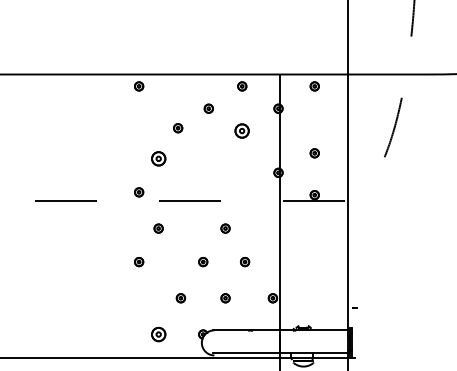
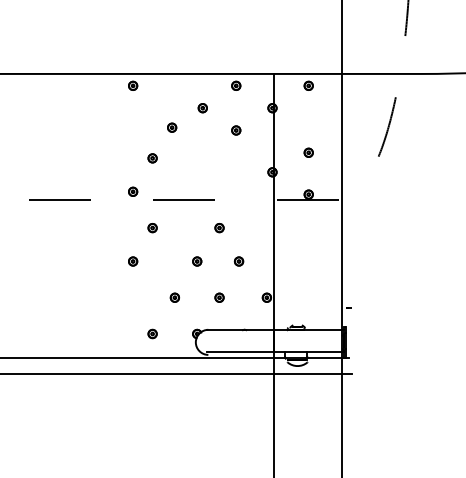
part: (242, 131) -> (236, 130), size x0.62
part: (158, 159) -> (152, 158), size x0.62
part: (158, 334) -> (152, 333), size x0.62

